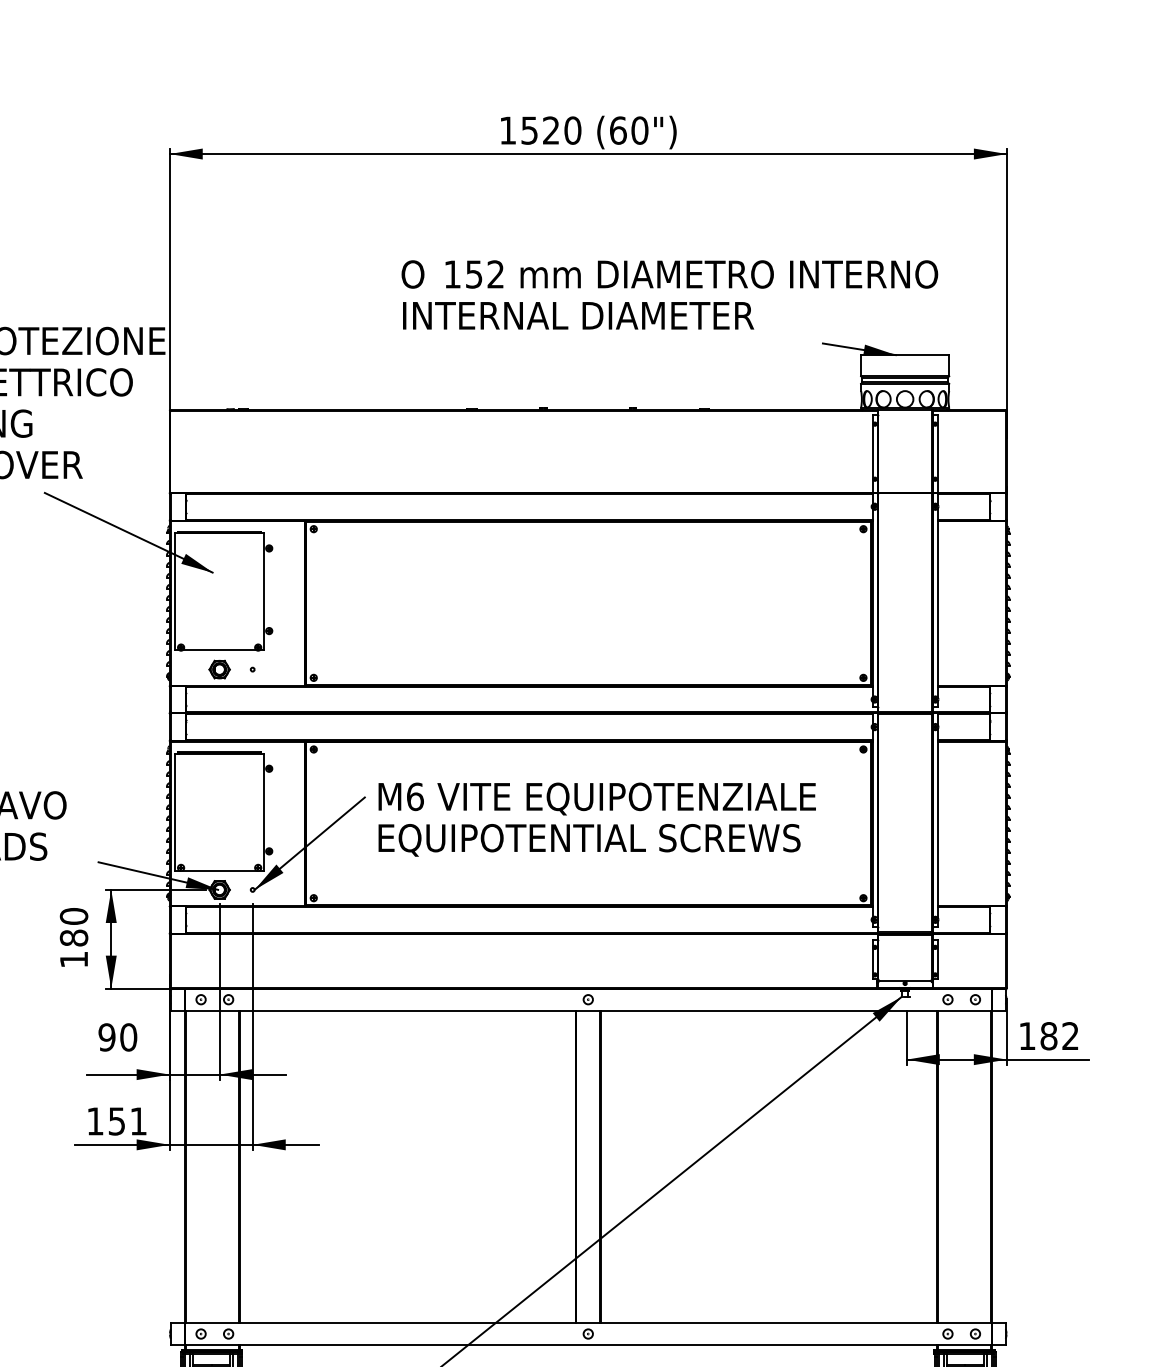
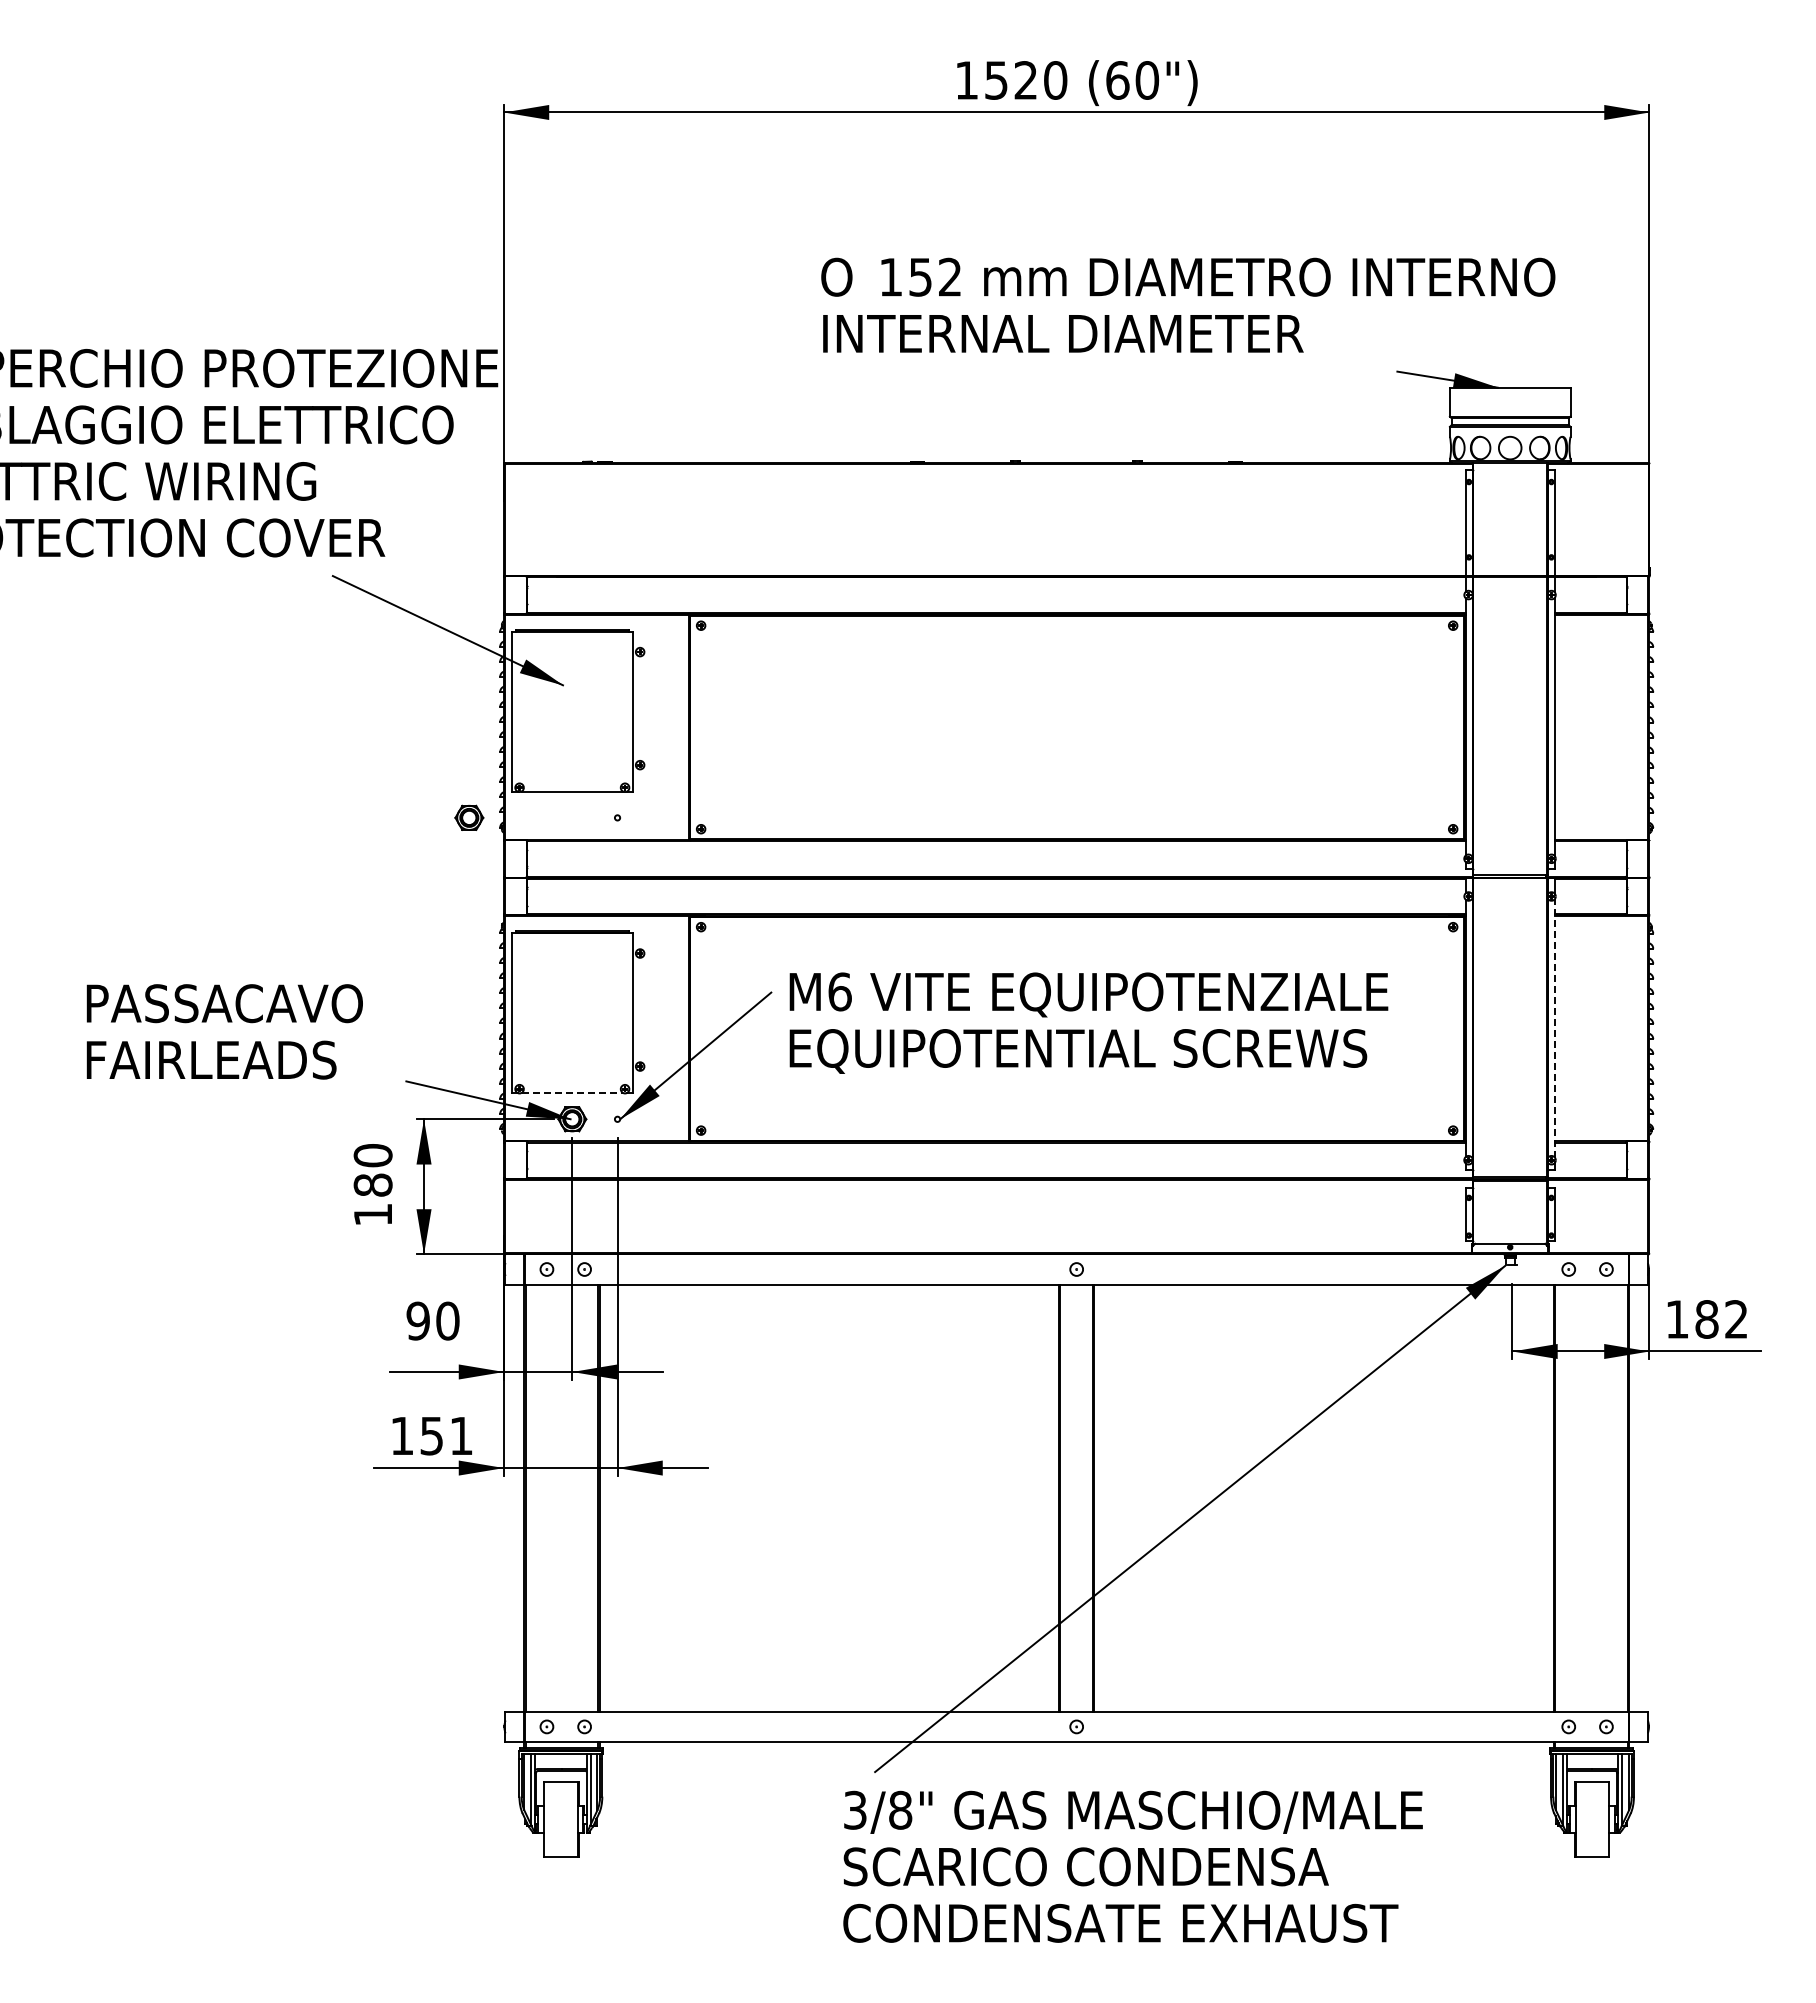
part: (219, 669) -> (469, 817), moved
line: (937, 822) -> (1554, 1027), solid -> dashed
line: (219, 870) -> (572, 1092), solid -> dashed

